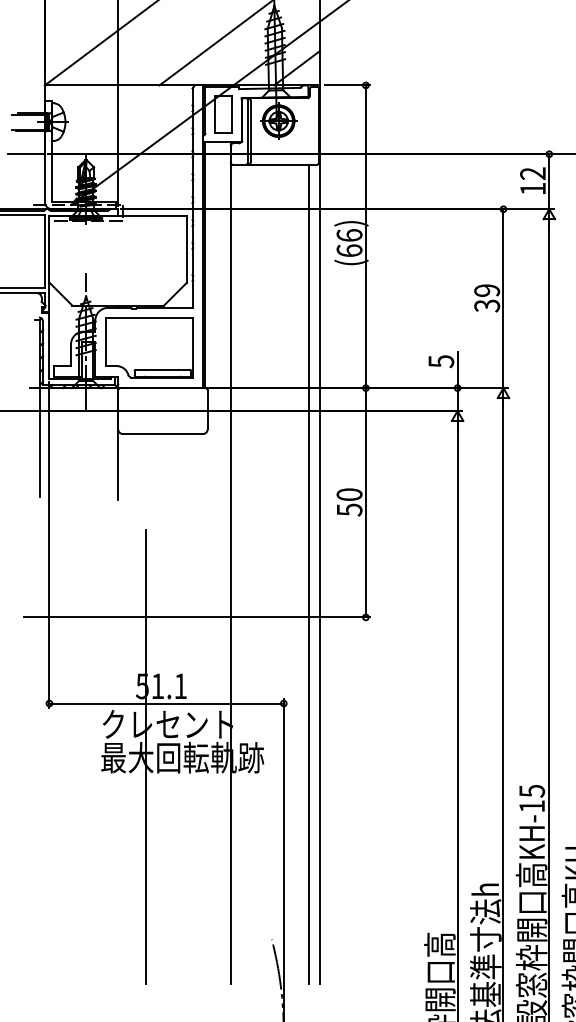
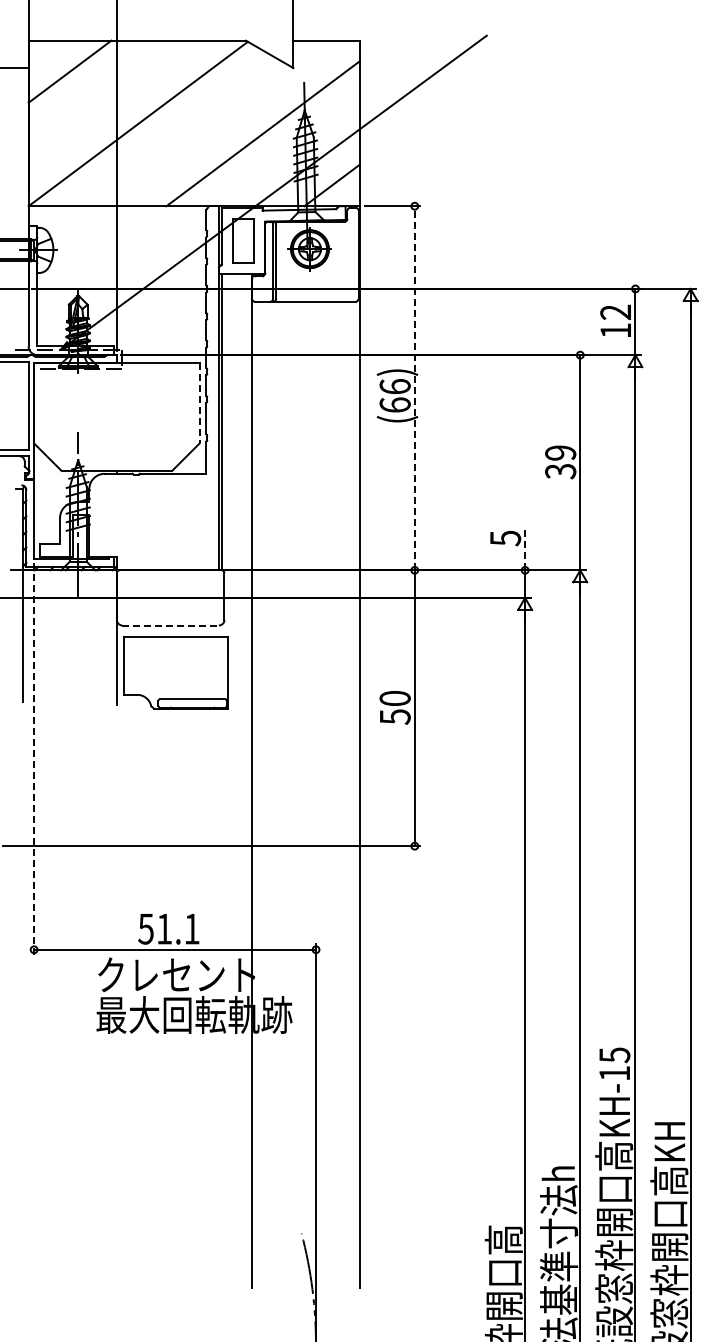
line: (365, 236) -> (414, 387), solid -> dashed
line: (186, 249) -> (199, 403), solid -> dashed
part: (148, 347) -> (175, 672), moved
line: (457, 369) -> (525, 548), solid -> dashed
line: (163, 433) -> (171, 625), solid -> dashed
line: (49, 545) -> (34, 759), solid -> dashed
line: (308, 574) -> (345, 794), removed
line: (145, 757) -> (149, 1014), removed

